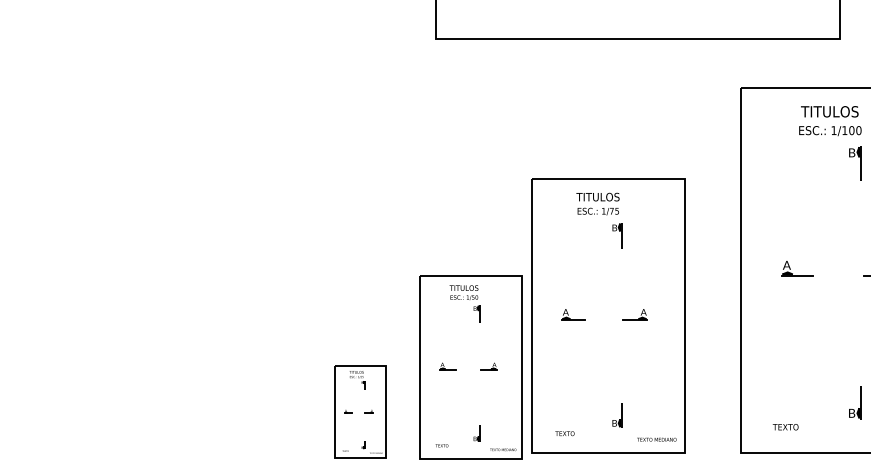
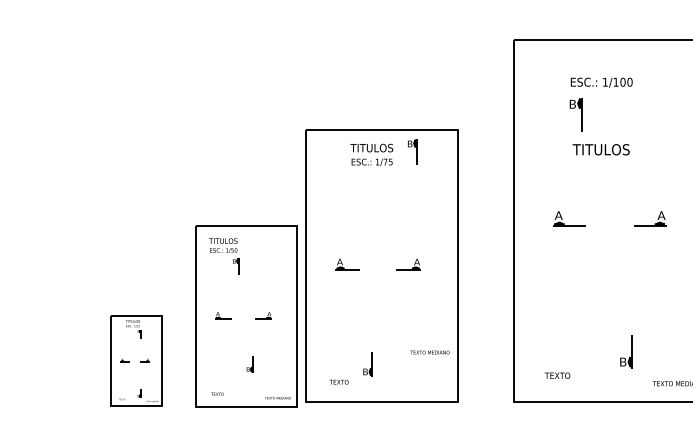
text: (829, 111) -> (600, 149), moved
part: (855, 163) -> (576, 114), moved
part: (617, 235) -> (412, 151), moved
part: (464, 303) -> (223, 256), moved
part: (617, 415) -> (368, 364), moved
part: (476, 433) -> (249, 364), moved
text: (656, 439) -> (429, 352), moved

